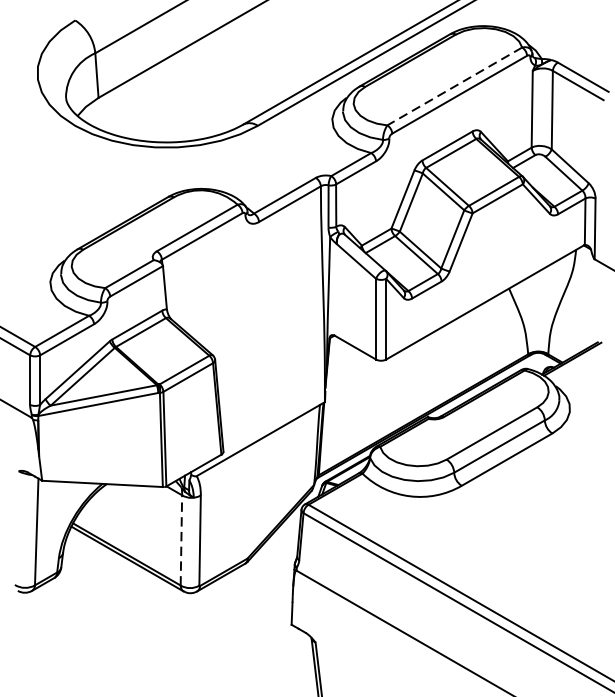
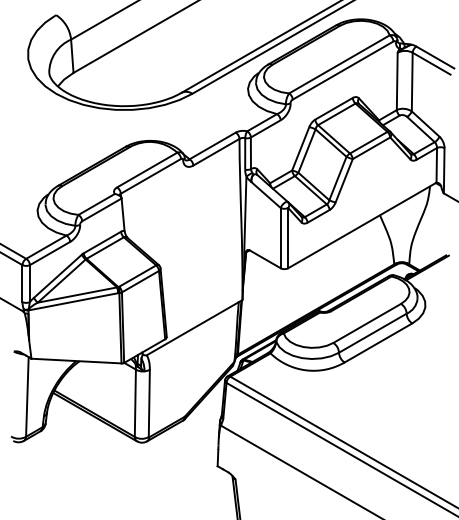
line: (454, 86) -> (339, 64), dashed -> solid
line: (181, 540) -> (135, 403), dashed -> solid

